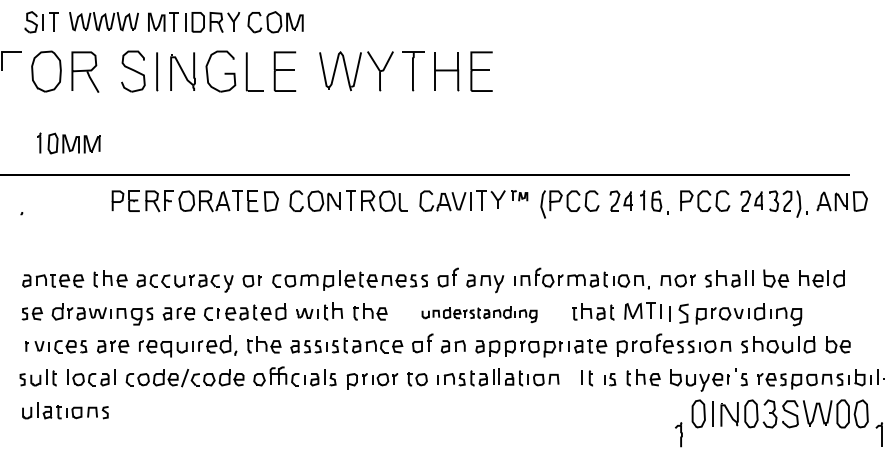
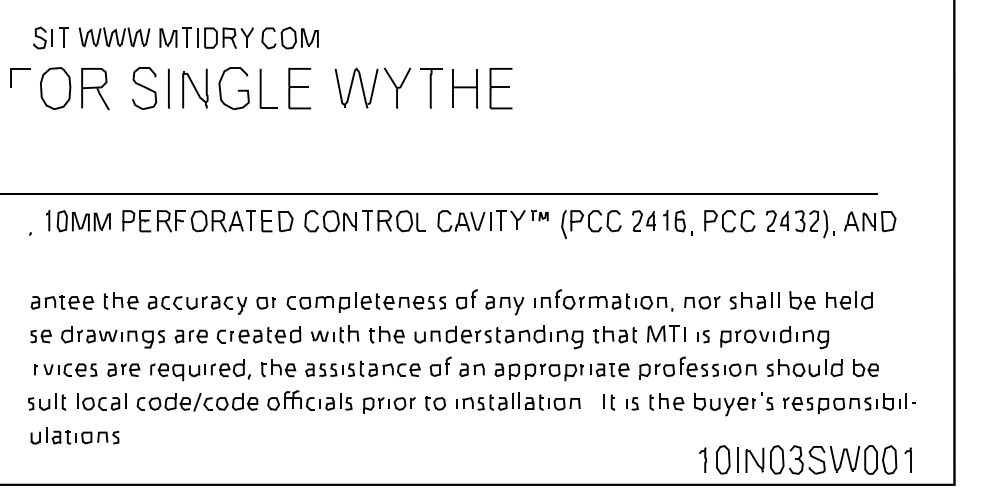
part: (68, 142) -> (78, 220), moved
part: (679, 313) -> (703, 336), size x0.62
part: (479, 314) -> (498, 337), size x1.43
part: (780, 413) -> (806, 459), moved

